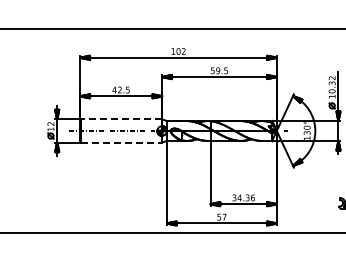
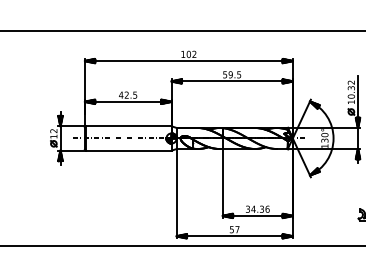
line: (121, 119) -> (128, 126), dashed -> solid
line: (122, 142) -> (129, 150), dashed -> solid

